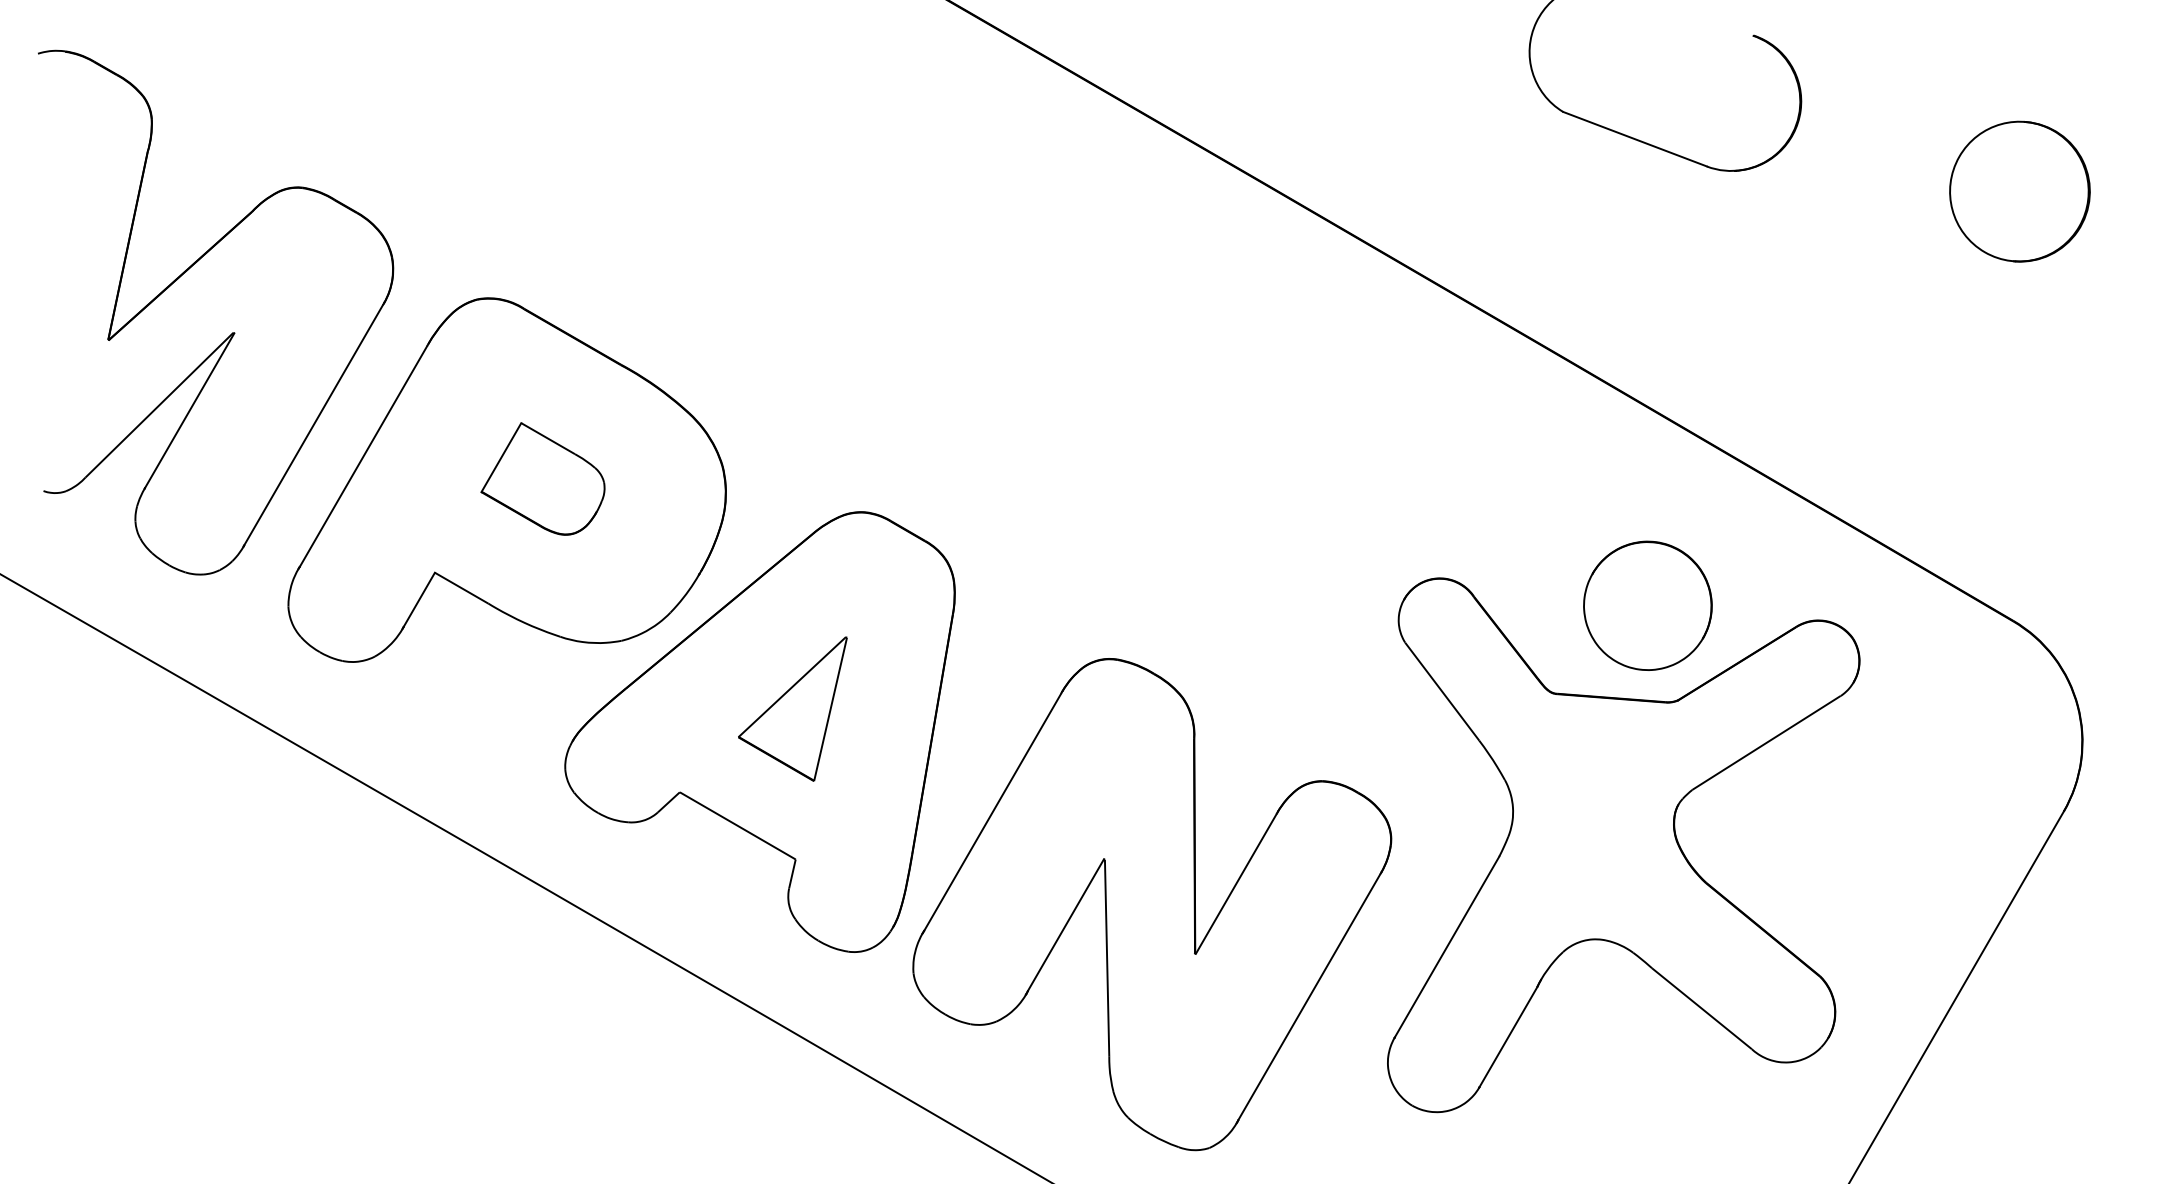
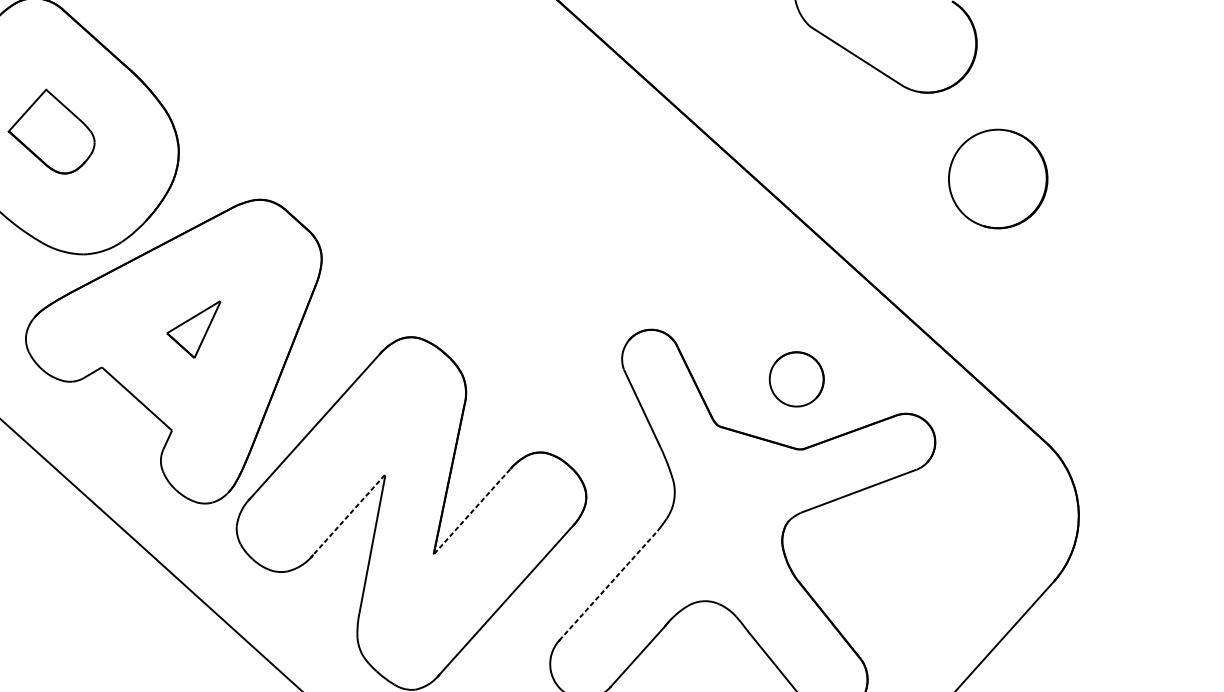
part: (2019, 191) -> (997, 178), moved
part: (1647, 605) -> (796, 379), size x0.6
part: (792, 708) -> (191, 325), size x0.6
line: (1236, 884) -> (472, 511), solid -> dashed
line: (1066, 925) -> (349, 515), solid -> dashed
line: (1447, 946) -> (608, 585), solid -> dashed

